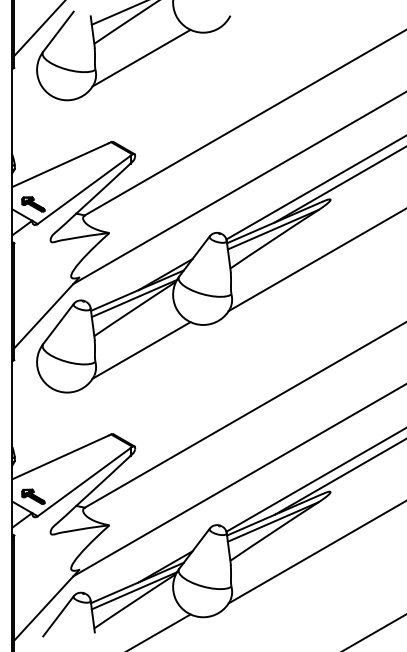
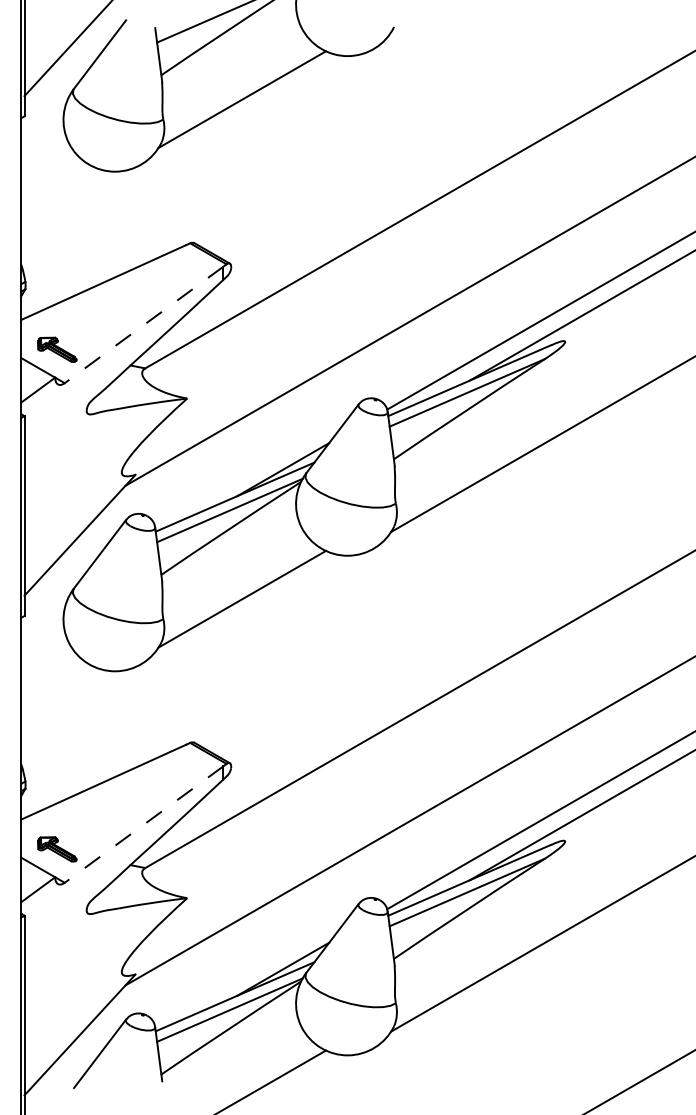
line: (84, 189) -> (144, 324), solid -> dashed
line: (84, 482) -> (144, 825), solid -> dashed

